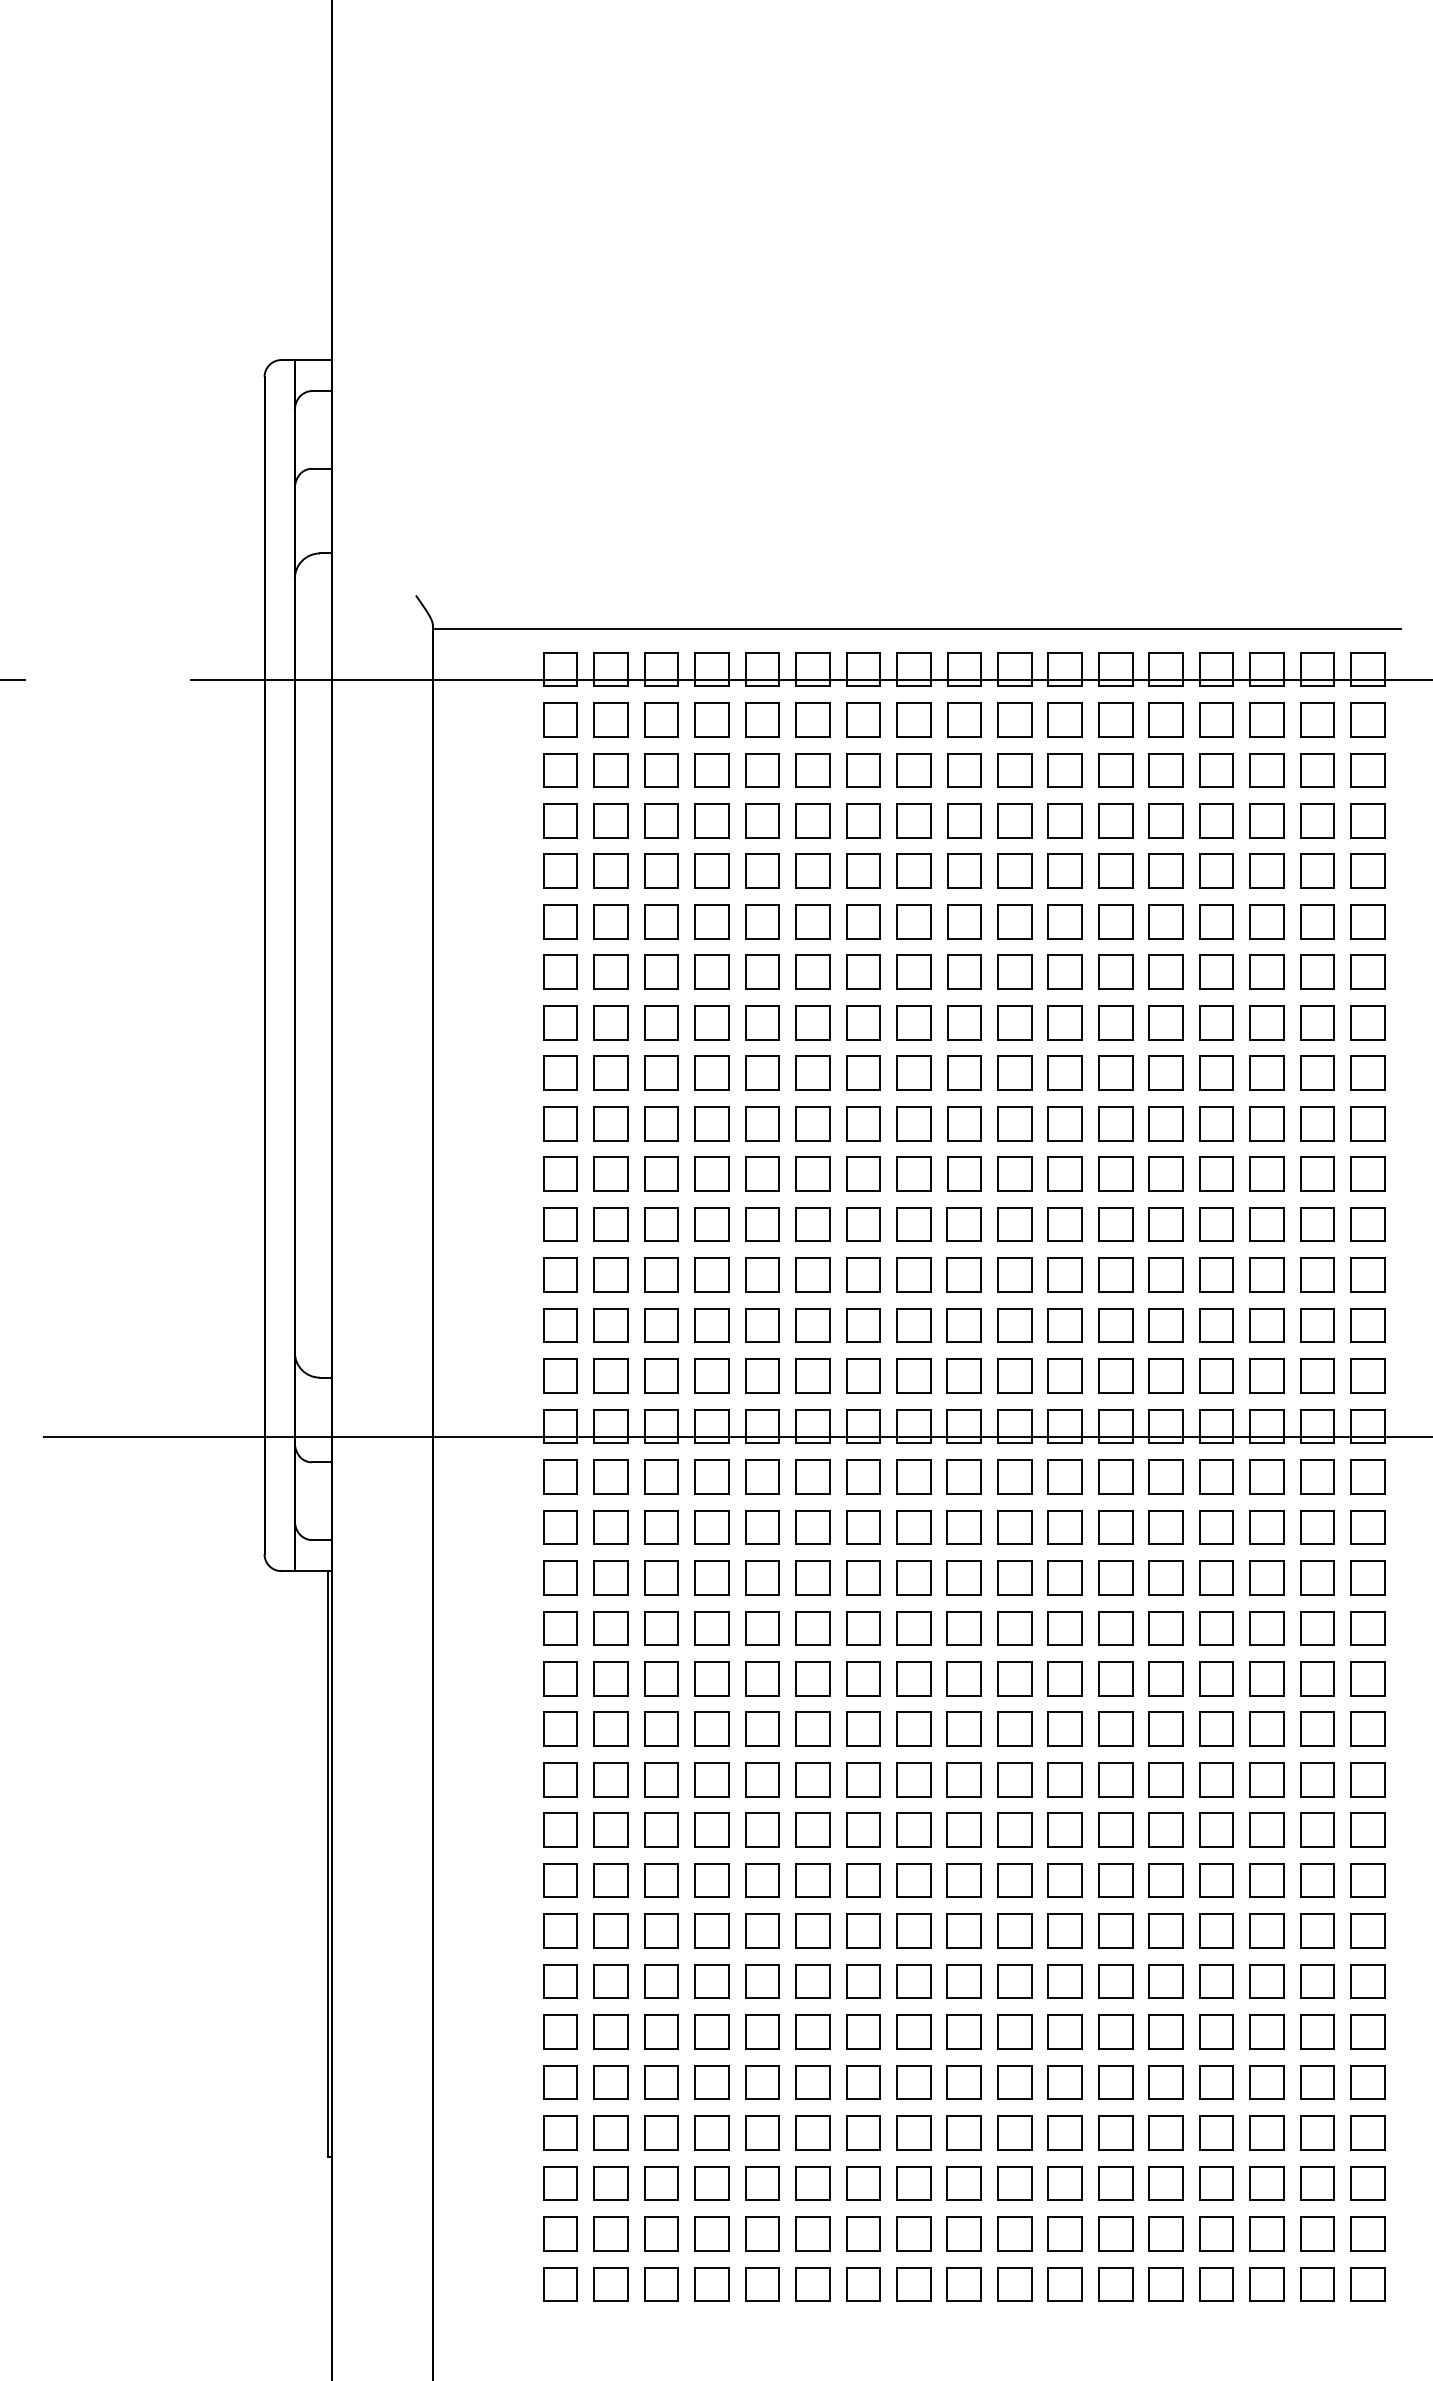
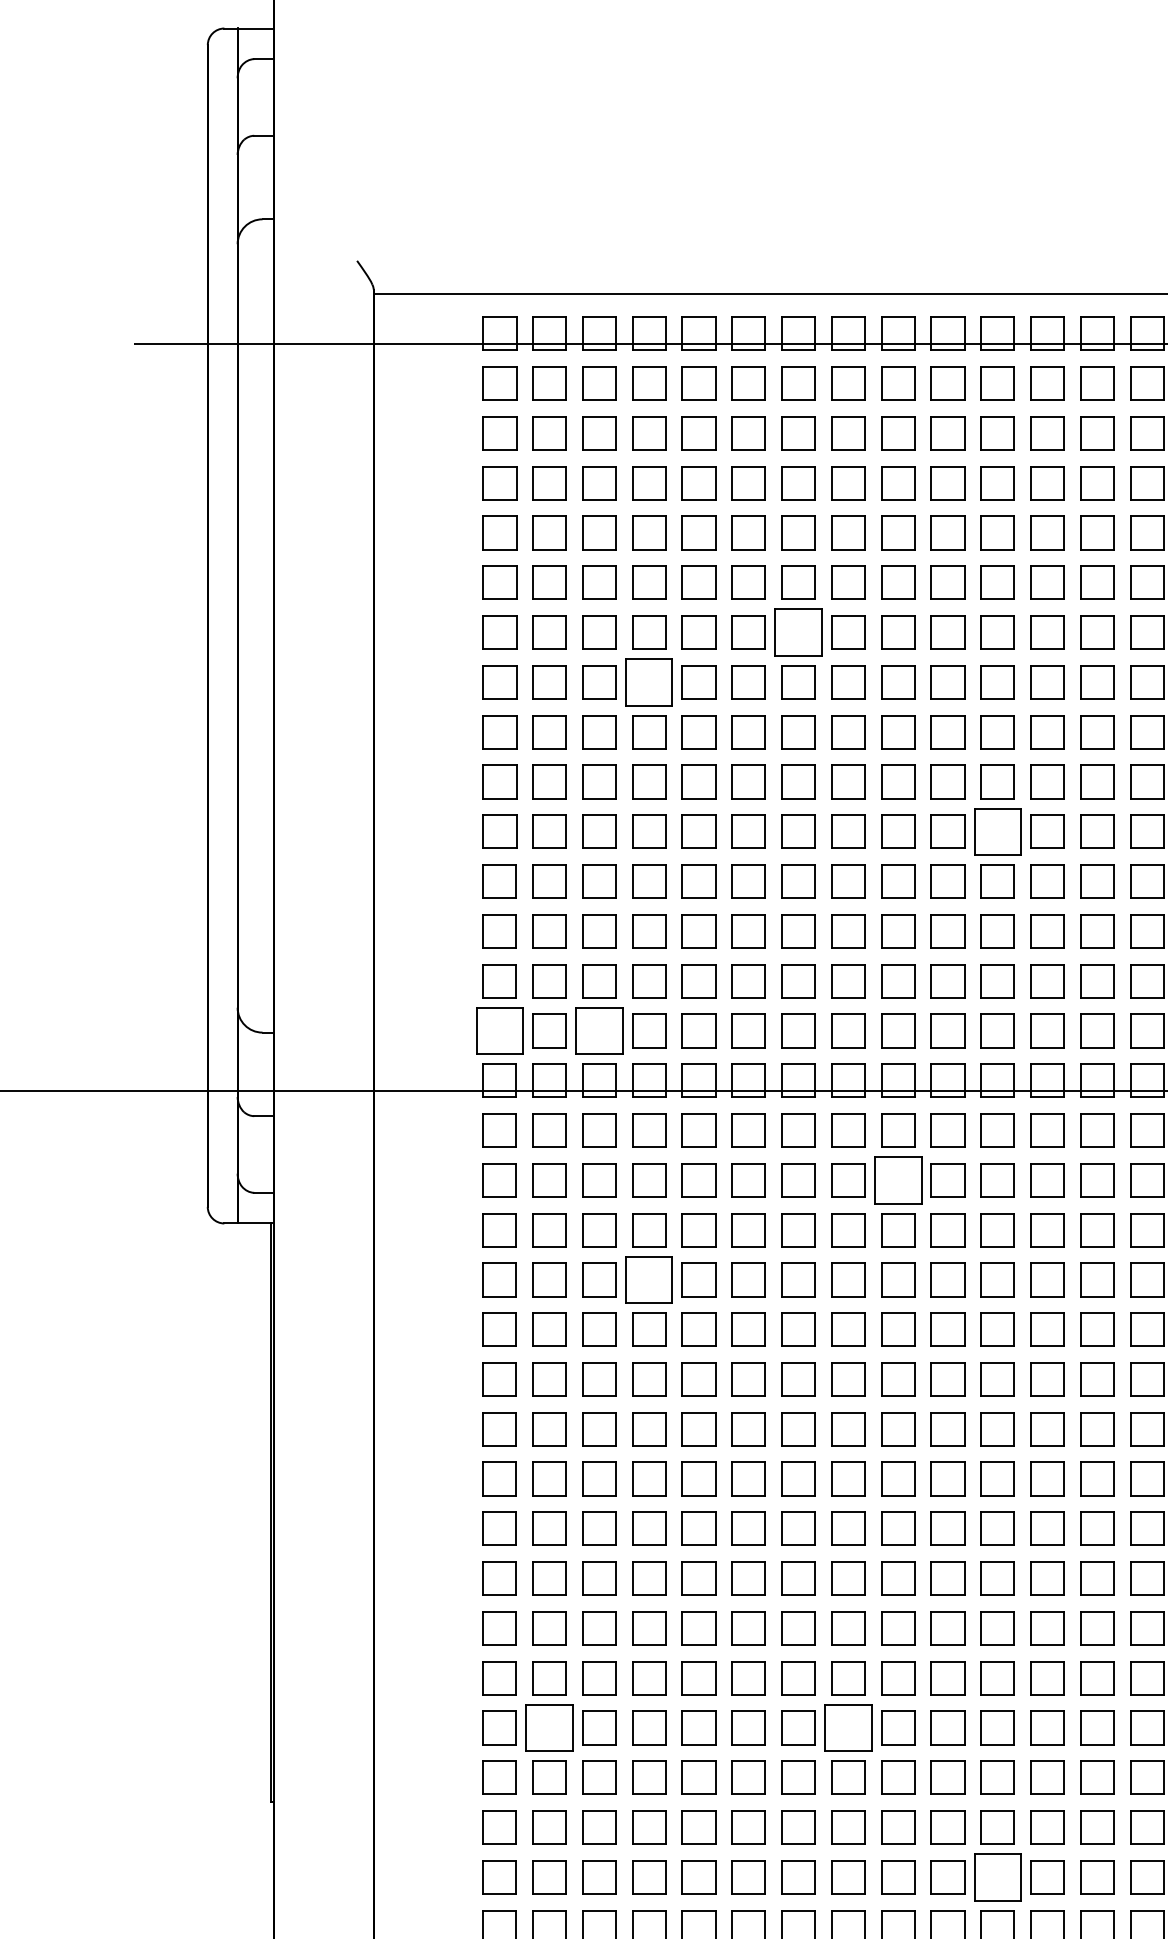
part: (863, 971) -> (798, 631), size x1.4
part: (711, 1022) -> (648, 682), size x1.4
part: (1064, 1173) -> (997, 831), size x1.4
part: (560, 1375) -> (499, 1030), size x1.4
part: (661, 1375) -> (599, 1030), size x1.4
part: (963, 1527) -> (897, 1180), size x1.4
part: (711, 1628) -> (648, 1280), size x1.4
part: (610, 2082) -> (549, 1728), size x1.4
part: (913, 2082) -> (848, 1728), size x1.4
part: (1064, 2233) -> (997, 1877), size x1.4

